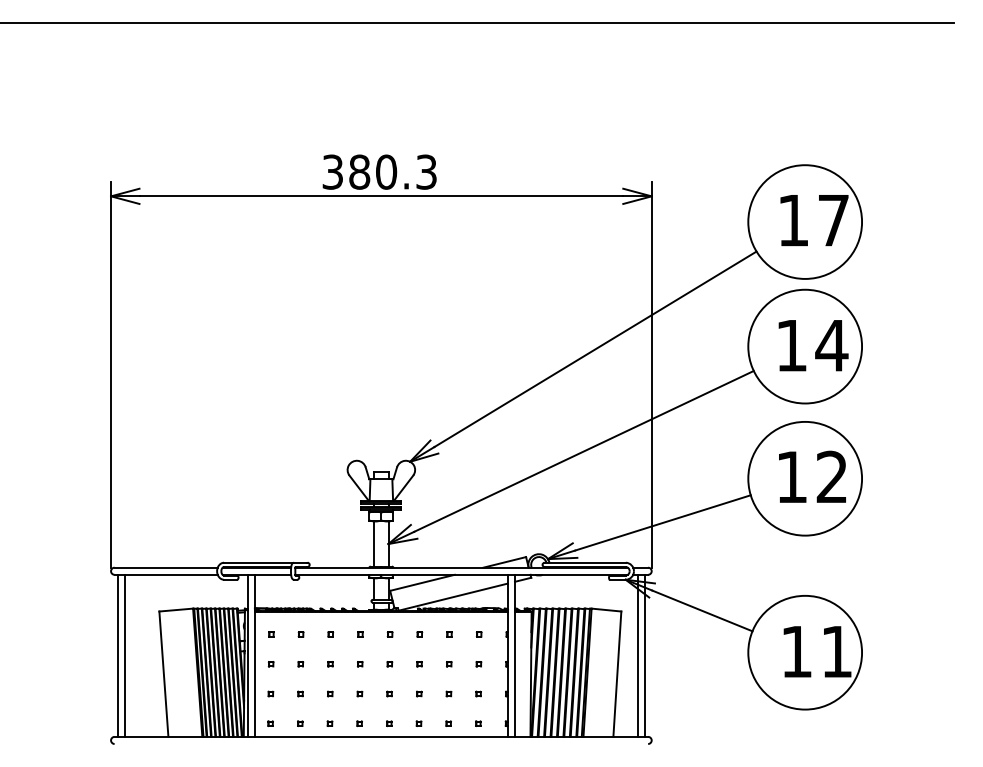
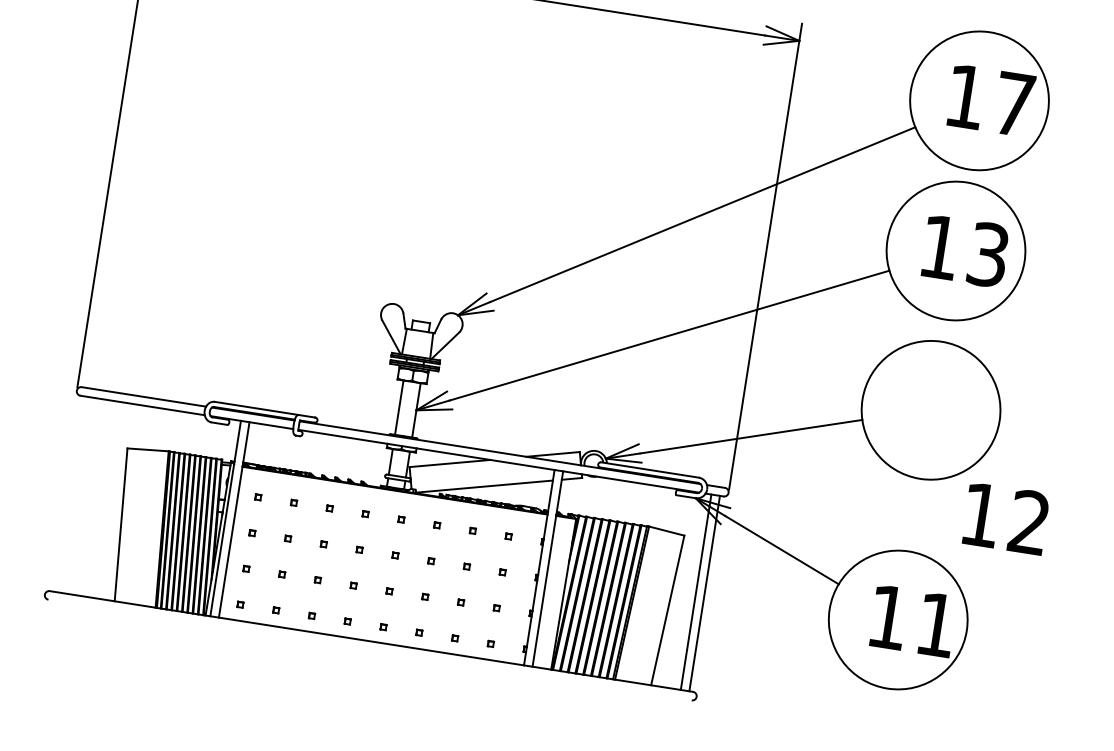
text: (831, 345) -> (987, 254), 14 -> 13
text: (812, 476) -> (1005, 518), moved
line: (117, 655) -> (68, 493), removed
line: (124, 655) -> (77, 494), removed

